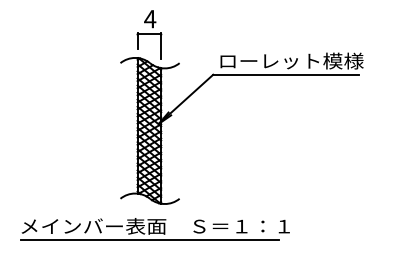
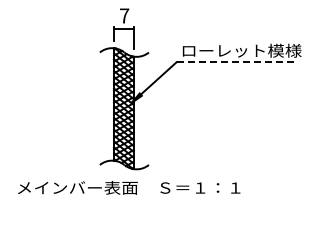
text: (150, 18) -> (124, 15), 4 -> 7
line: (286, 75) -> (237, 62), solid -> dashed
line: (150, 240) -> (124, 199), removed

